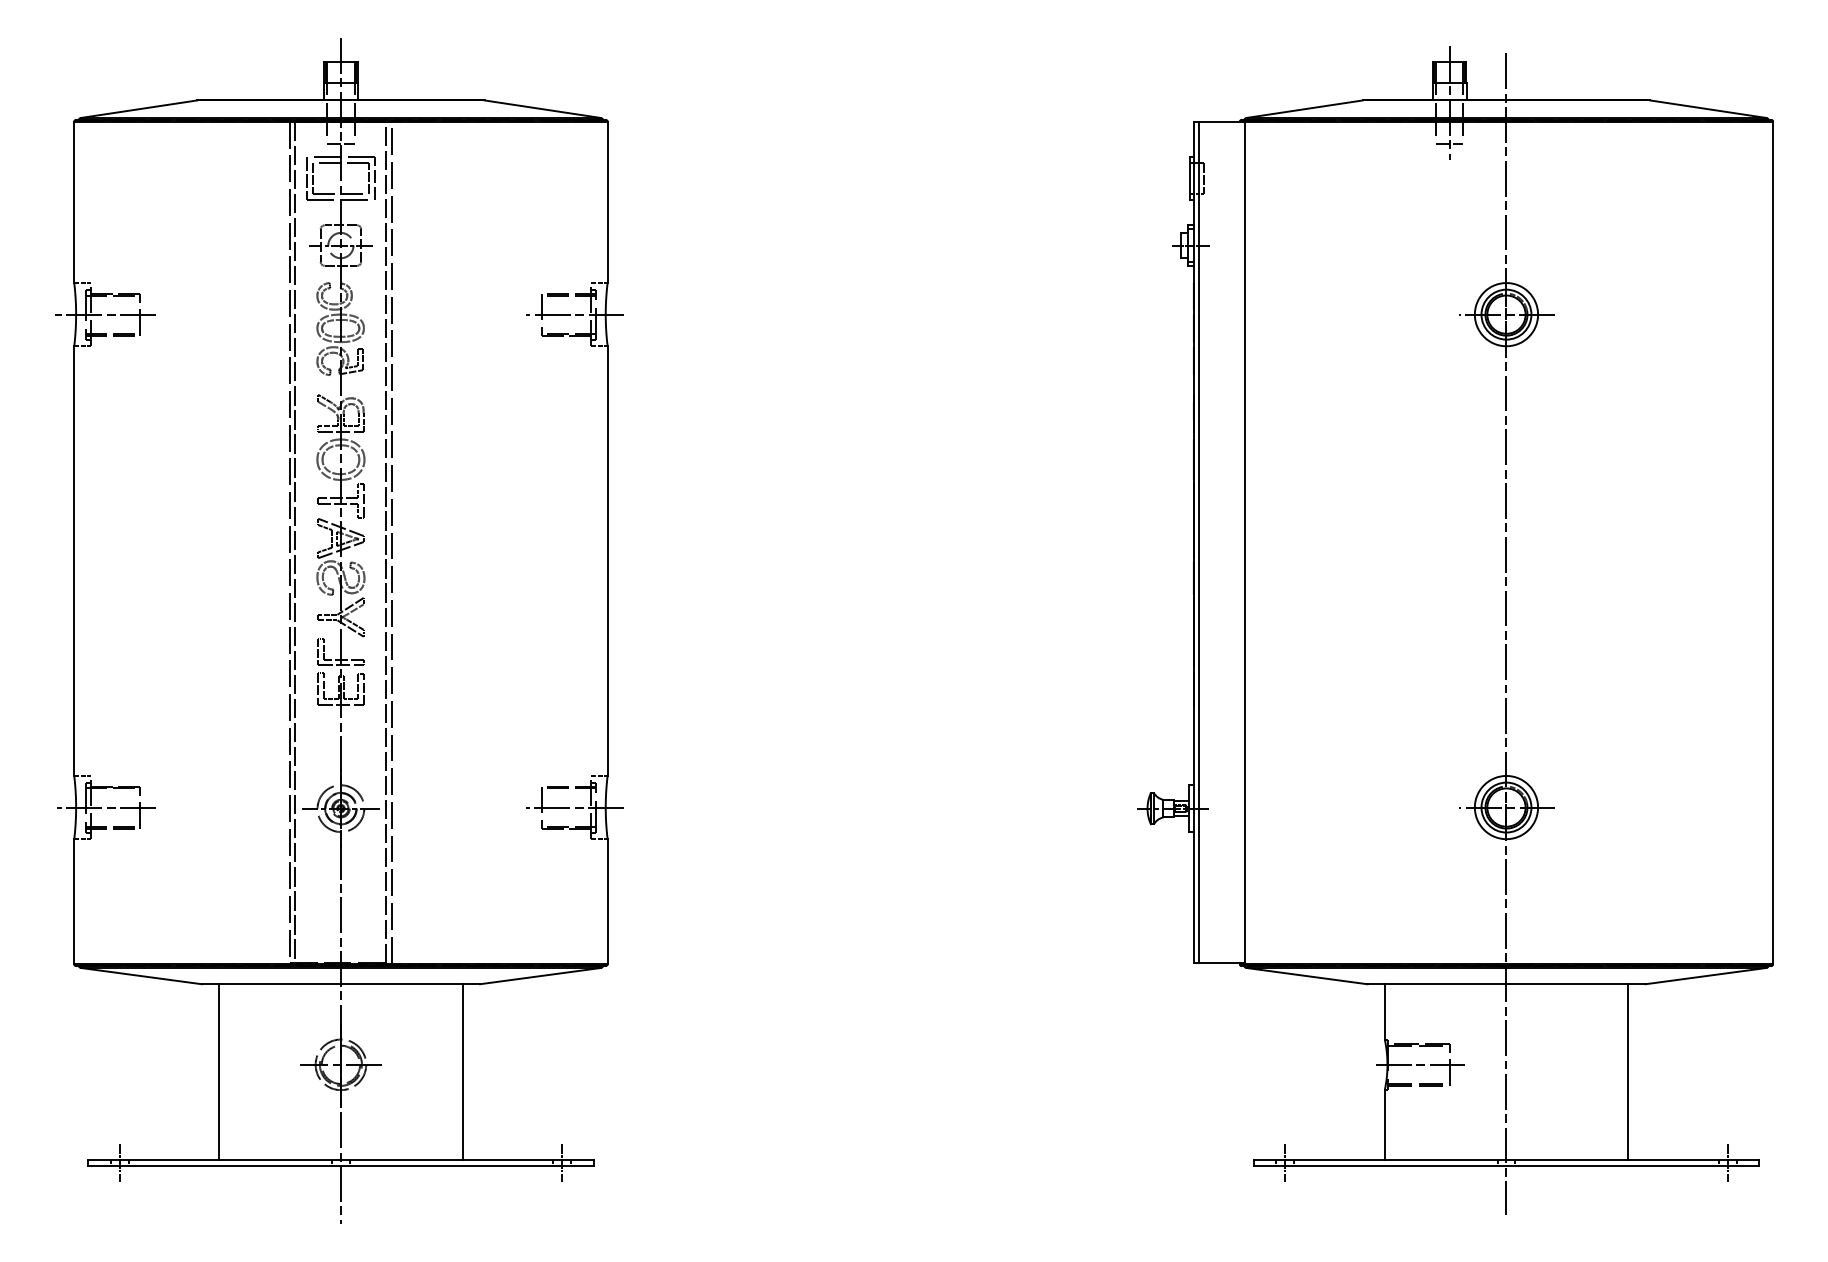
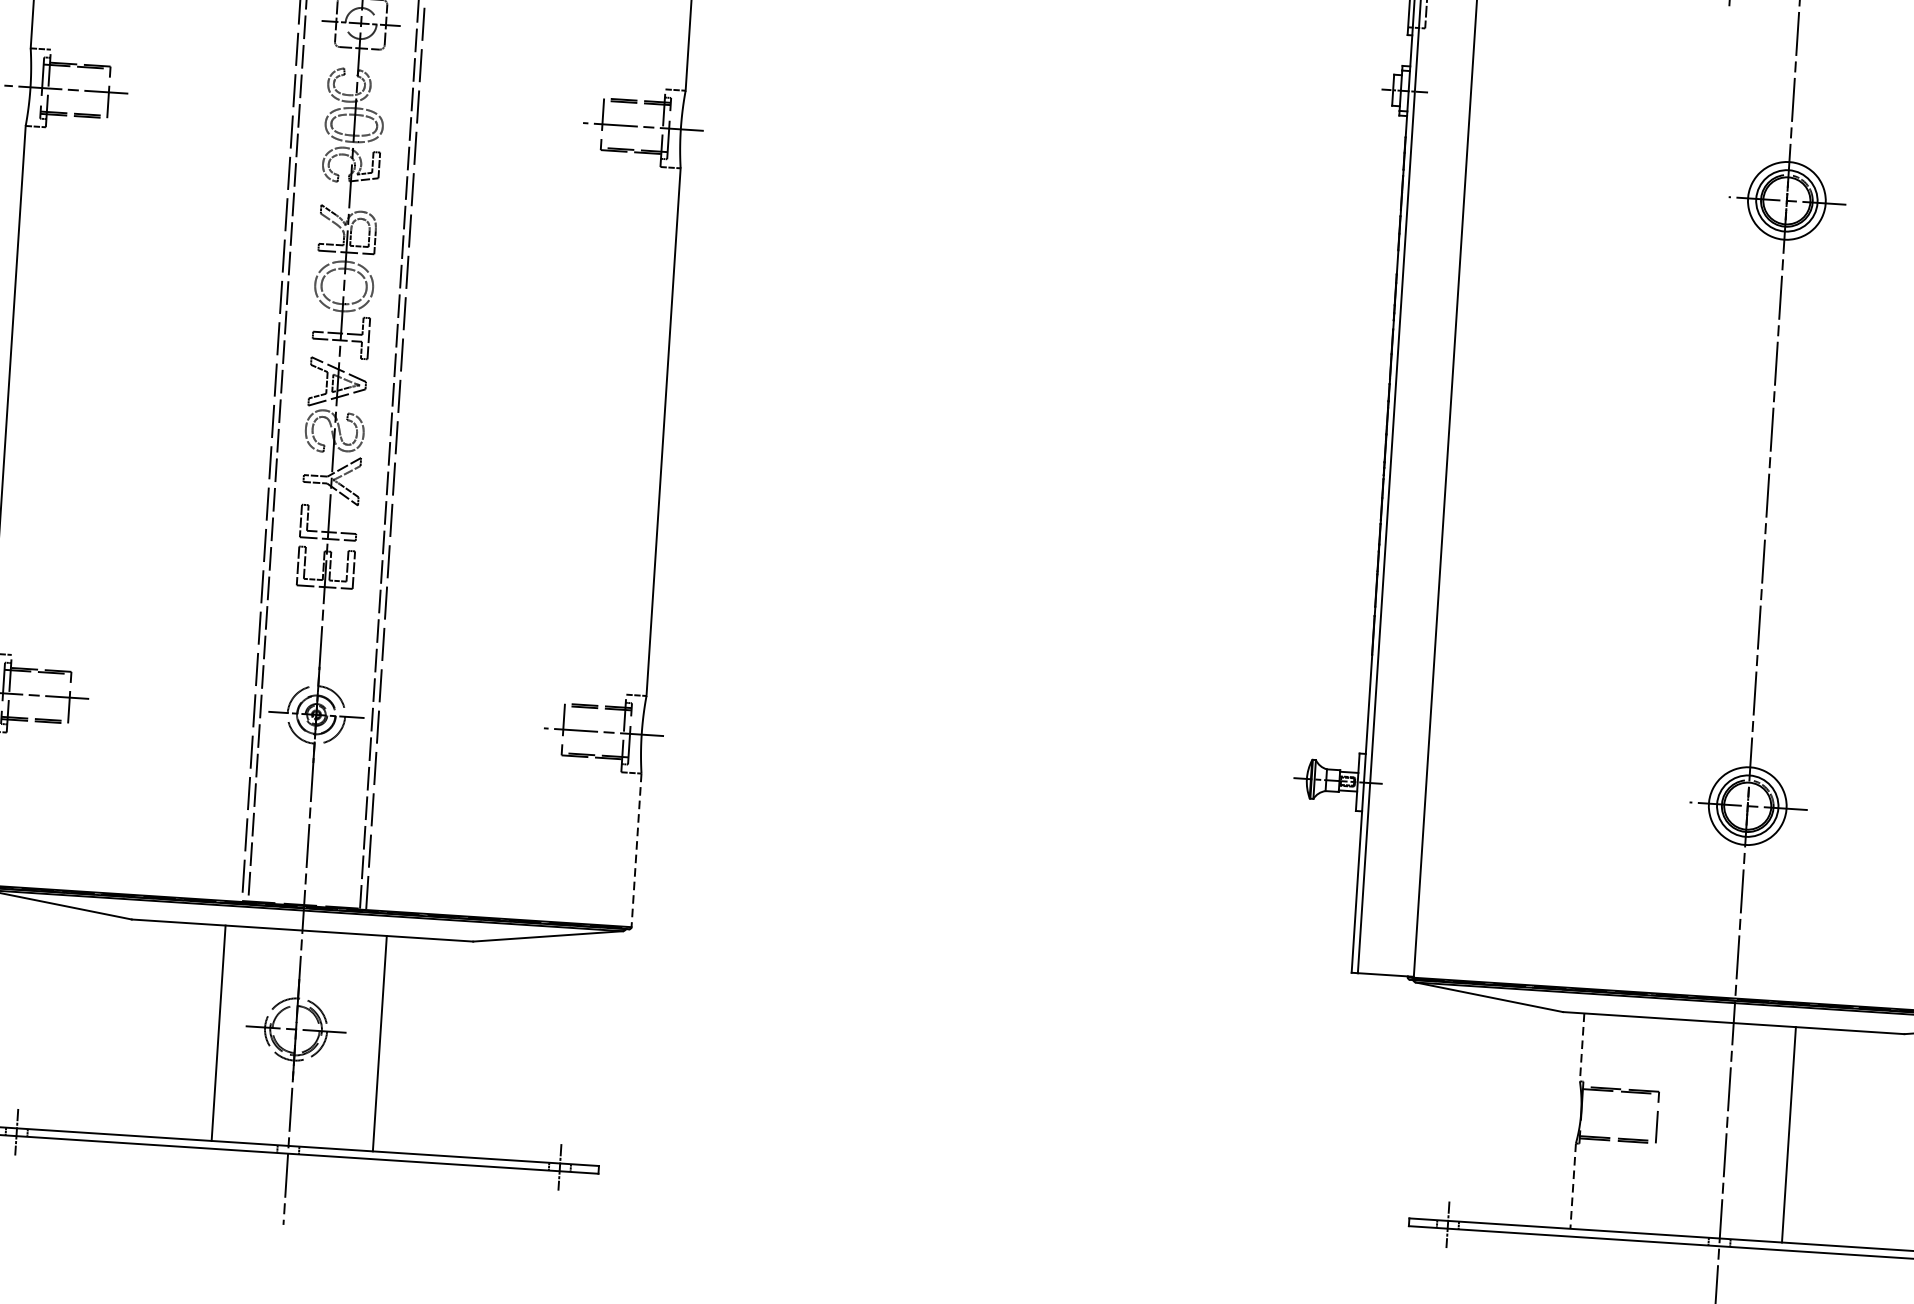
line: (607, 901) -> (636, 850), solid -> dashed
line: (1384, 1011) -> (1581, 1046), solid -> dashed
line: (1418, 1064) -> (1619, 1114), removed
line: (219, 1071) -> (218, 1032), moved
line: (462, 1071) -> (379, 1043), moved
line: (1628, 1071) -> (1789, 1134), moved
line: (1384, 1124) -> (1572, 1185), solid -> dashed

